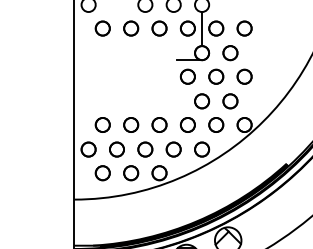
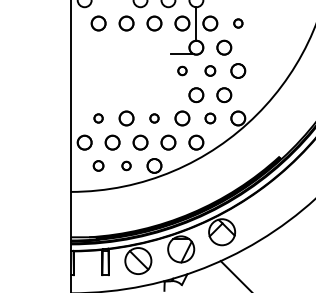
part: (244, 28) -> (238, 23), size x0.6
part: (187, 76) -> (182, 70), size x0.6
part: (216, 76) -> (210, 70), size x0.7
part: (102, 125) -> (98, 118), size x0.6
part: (159, 125) -> (154, 118), size x0.6
part: (216, 125) -> (210, 118), size x0.7
part: (102, 172) -> (98, 165), size x0.7
part: (131, 172) -> (126, 165), size x0.6

